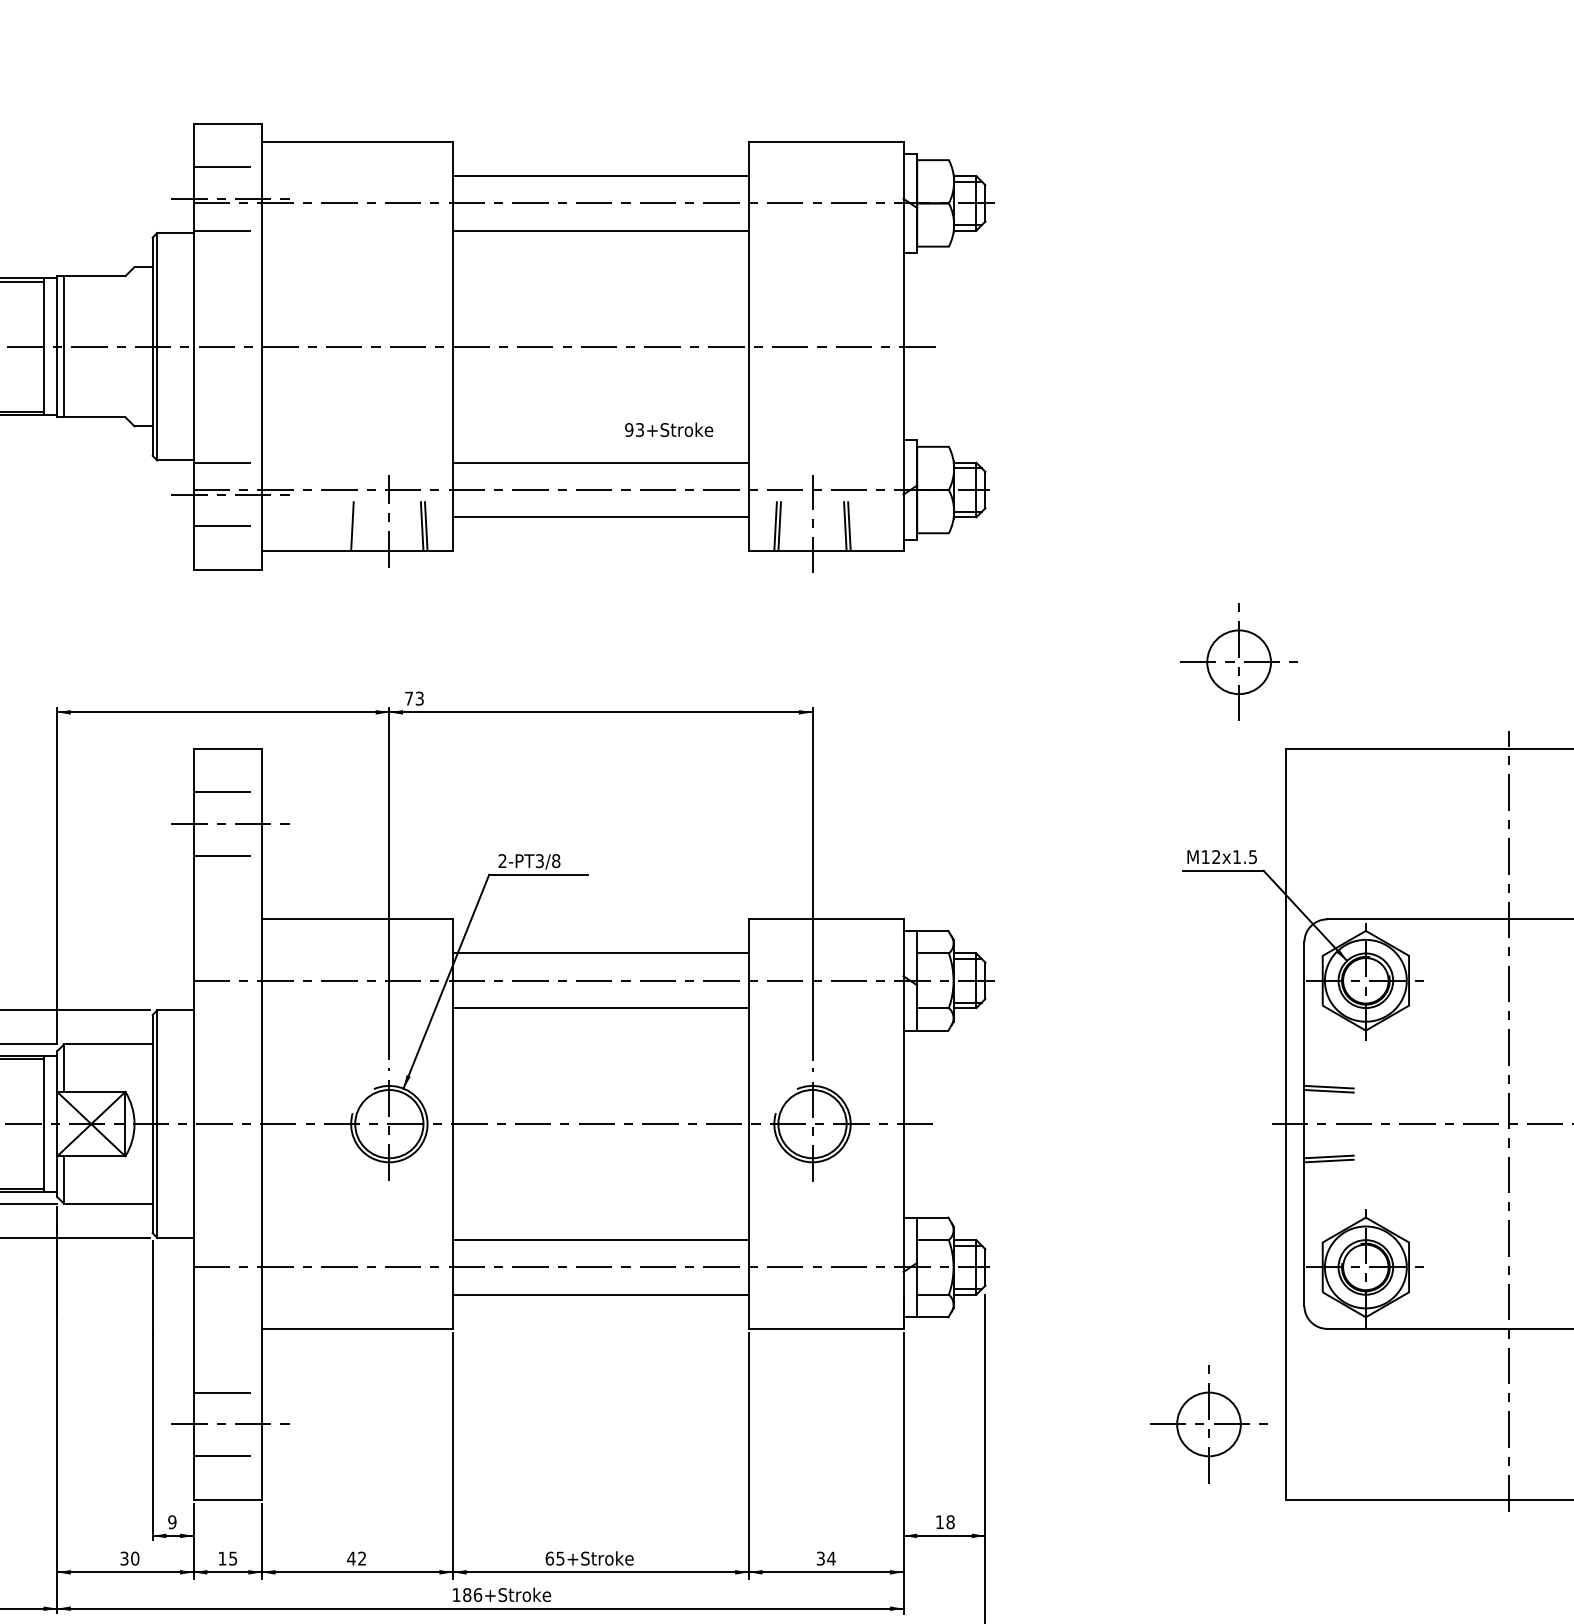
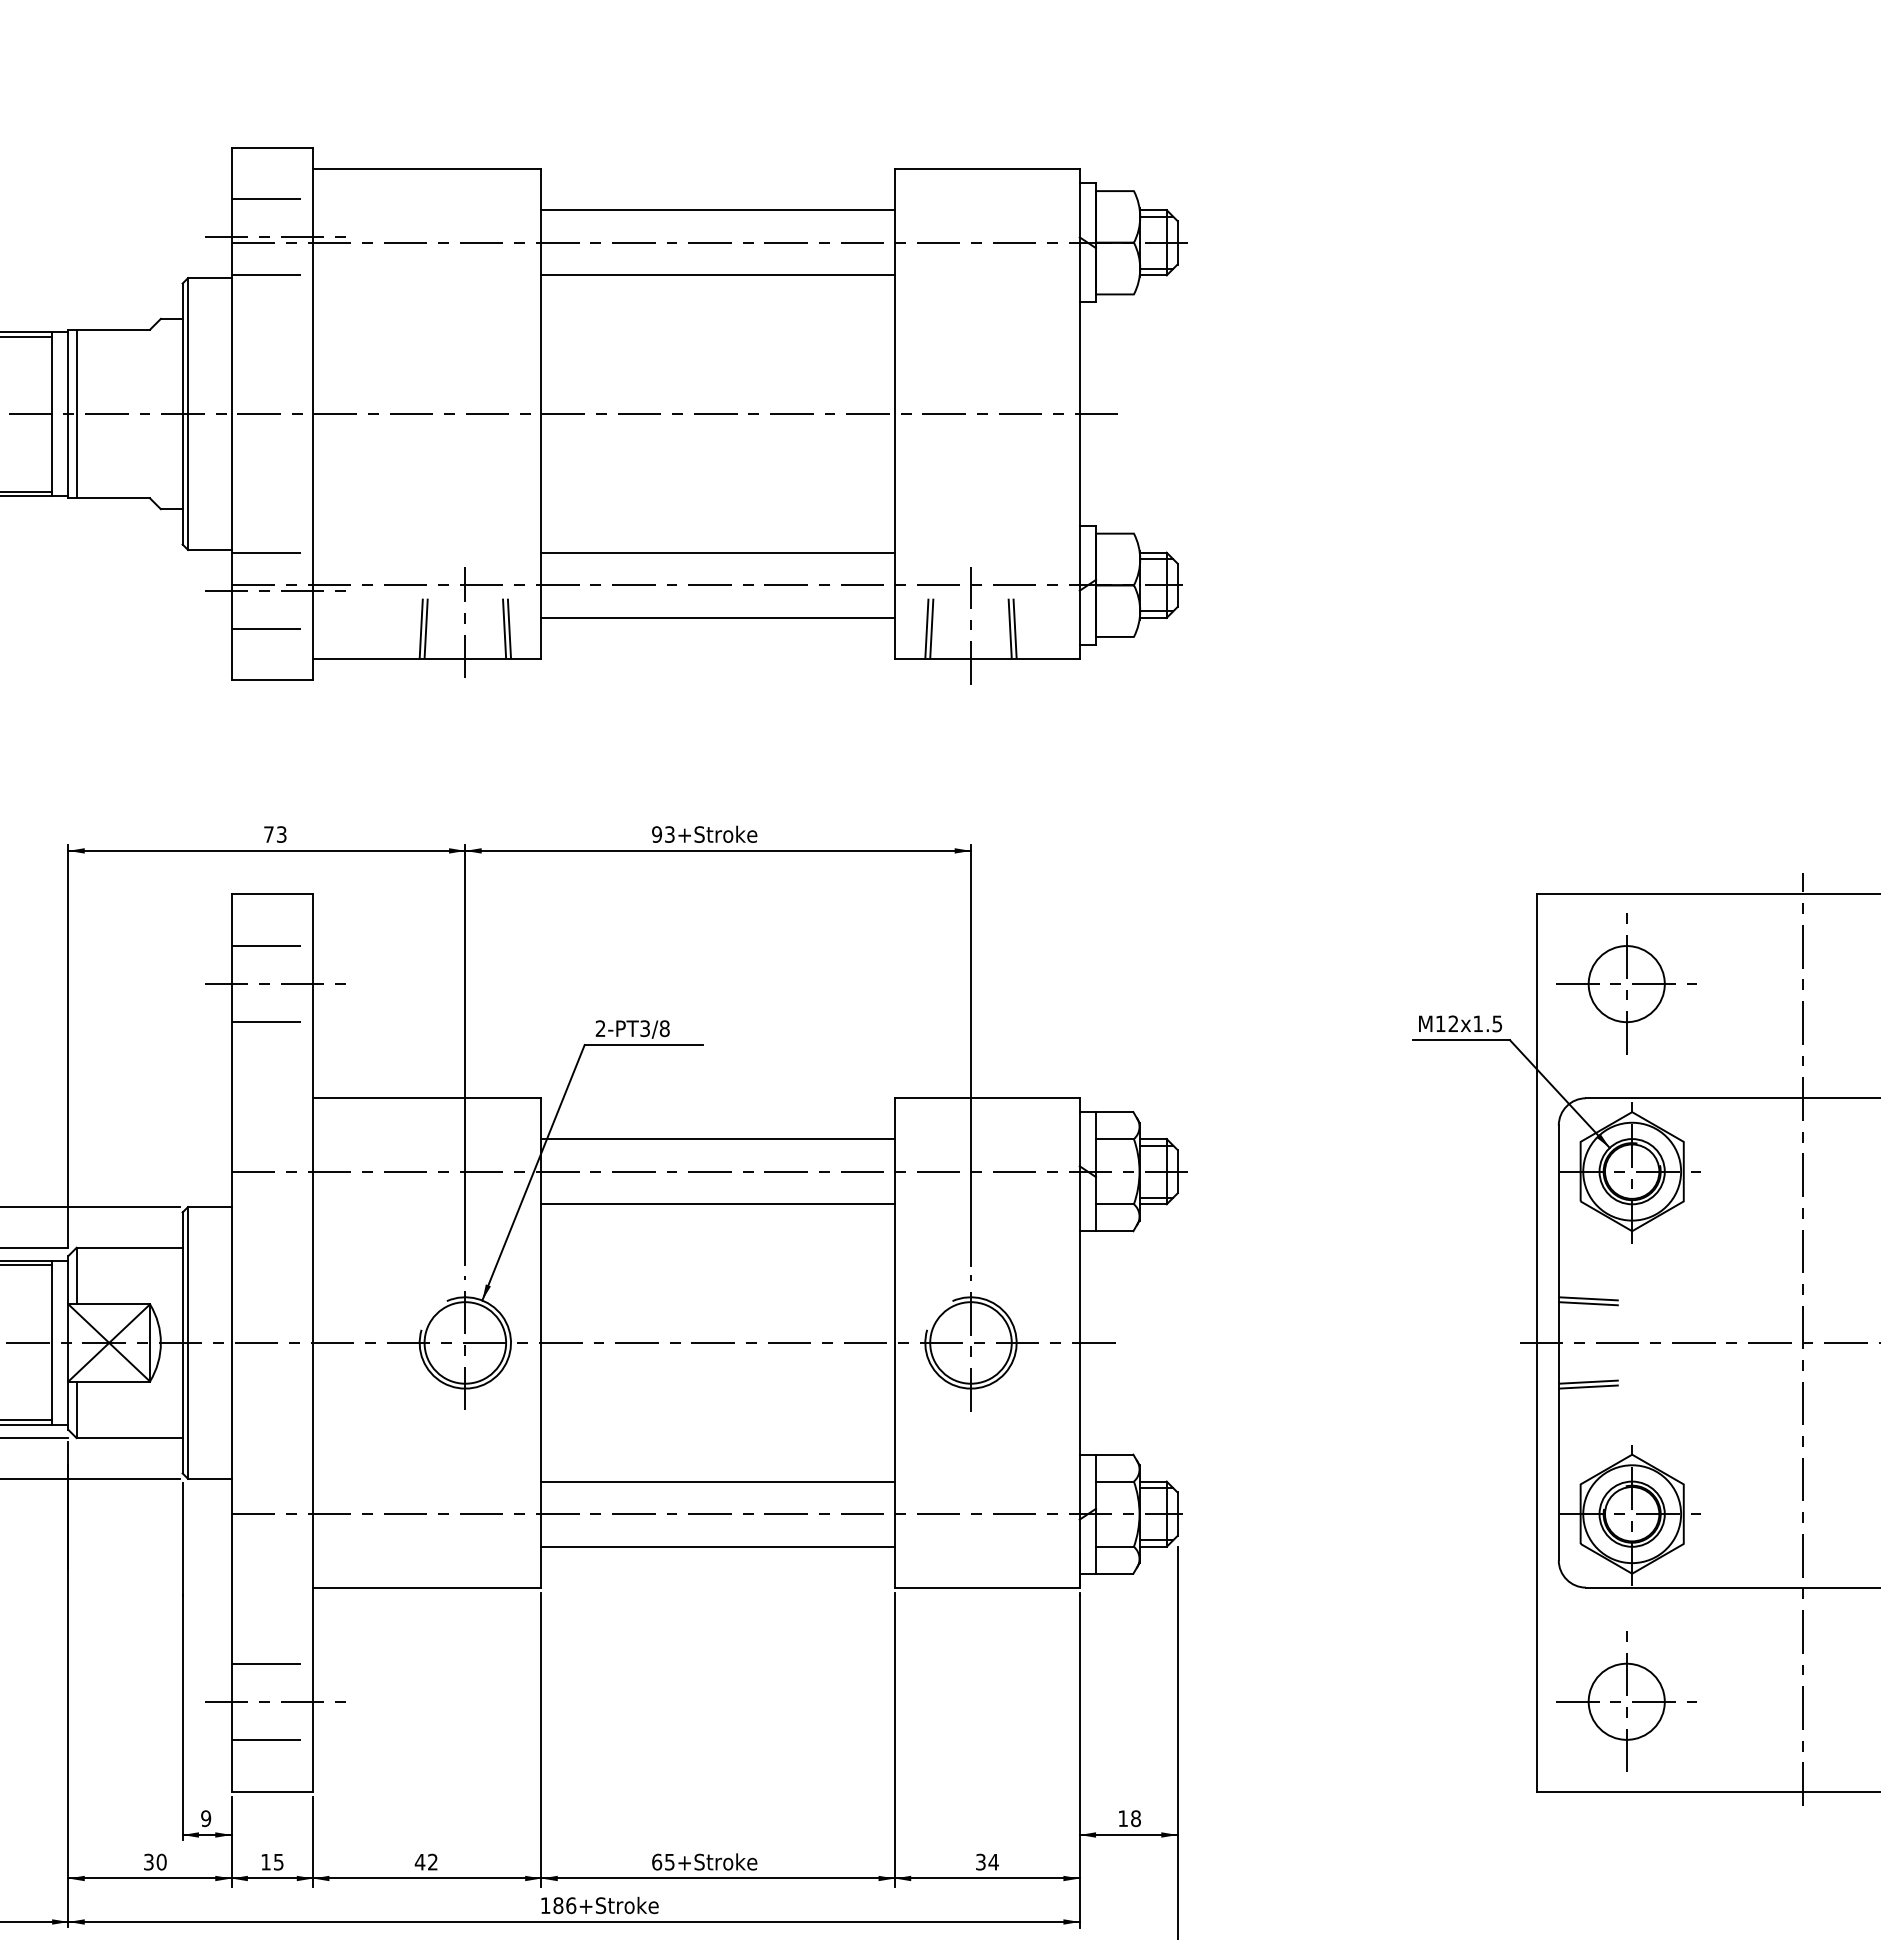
text: (668, 429) -> (704, 833), moved
line: (355, 526) -> (425, 628), added
part: (1238, 661) -> (1626, 983), moved
text: (414, 698) -> (275, 834), moved
part: (1208, 1424) -> (1626, 1701), moved

